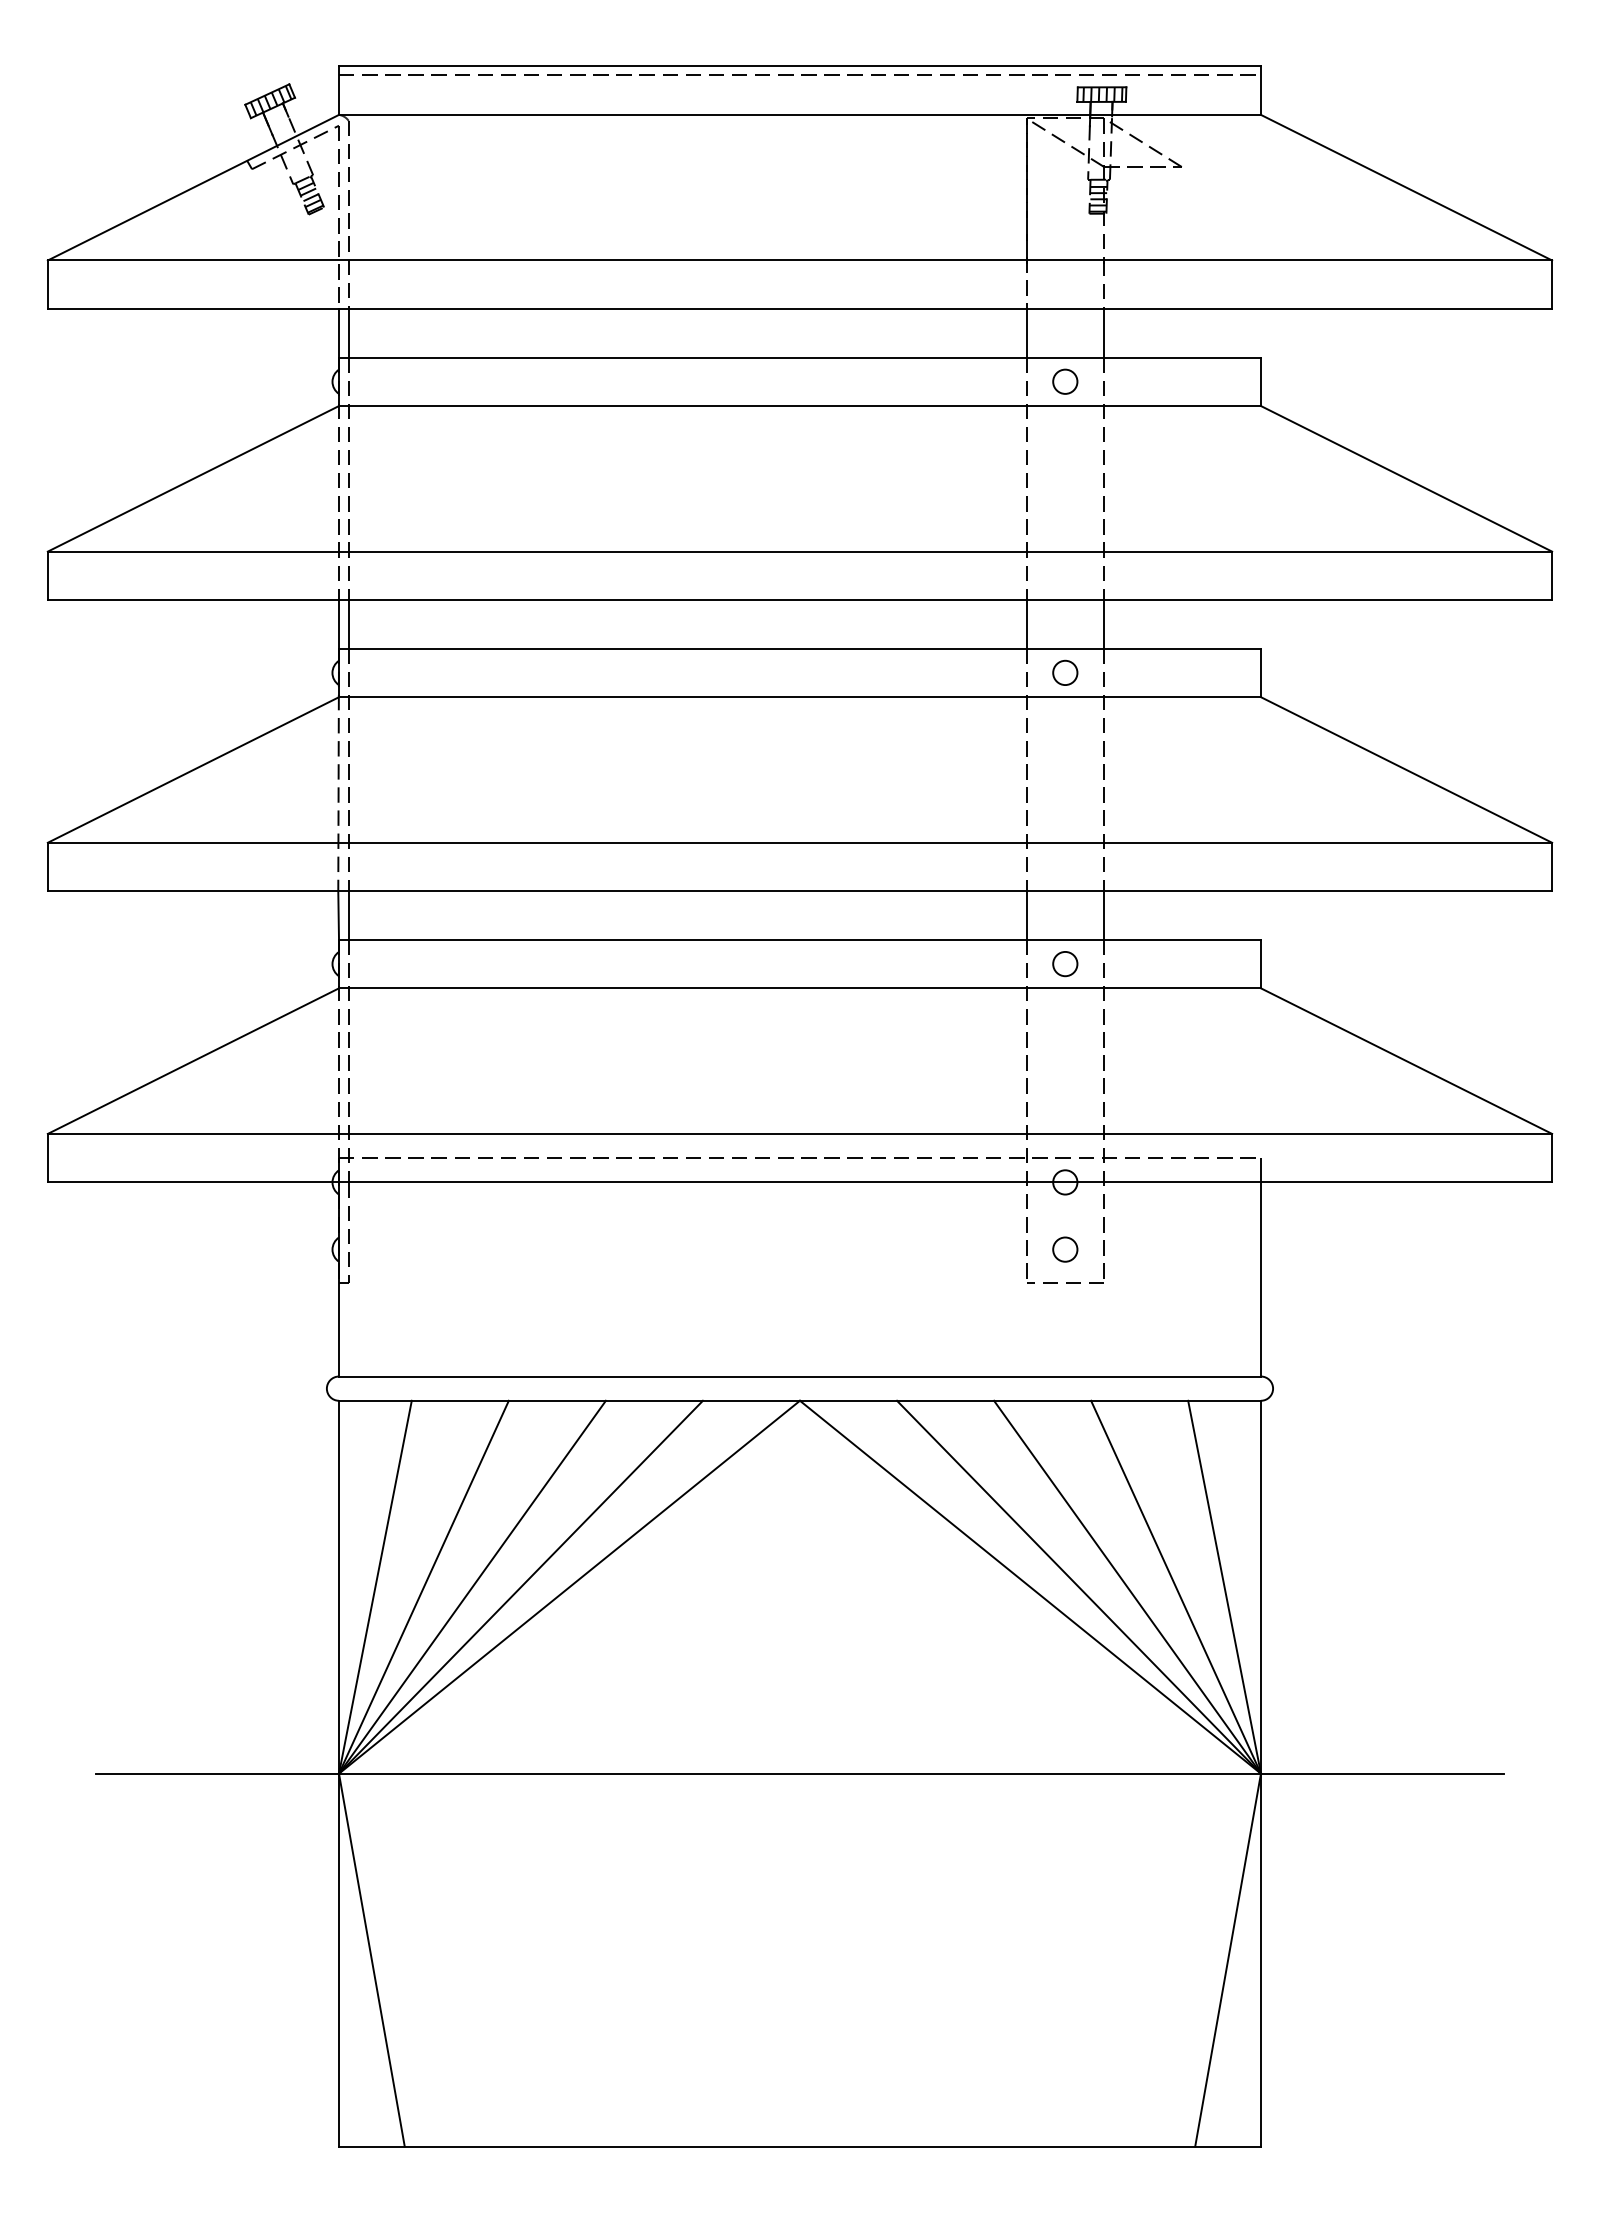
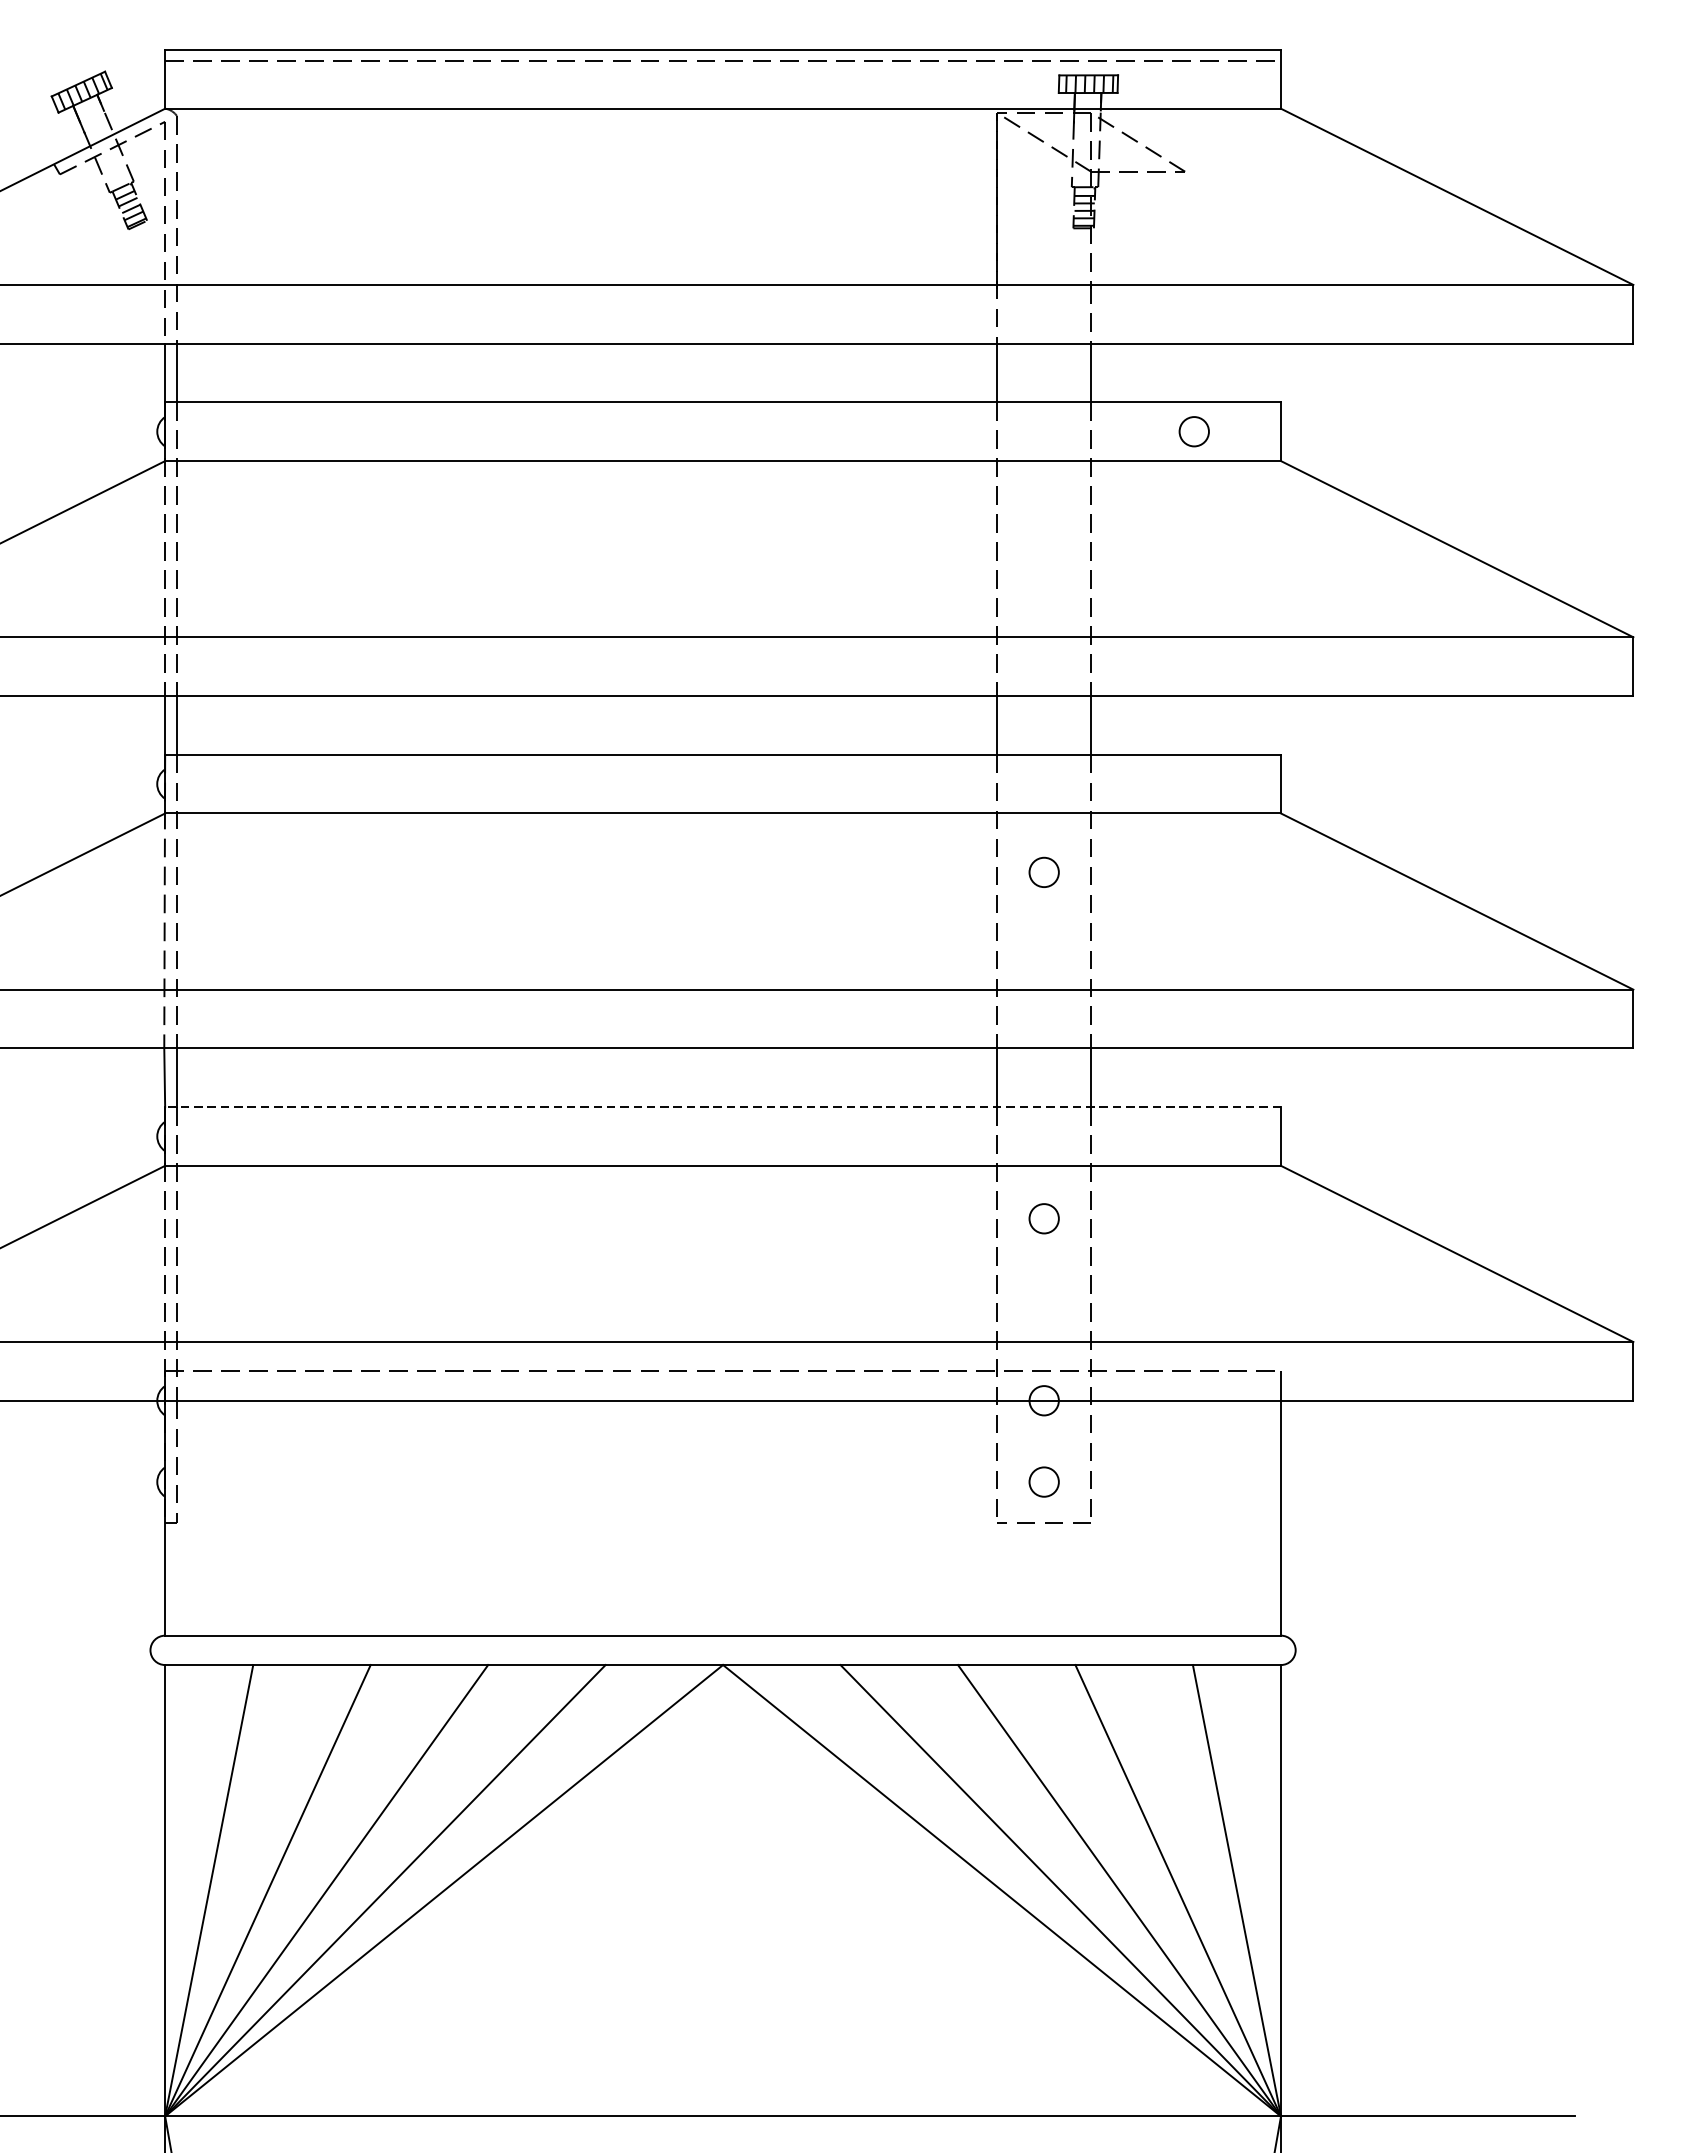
circle: (1065, 381) -> (1194, 431), moved
circle: (1065, 672) -> (1044, 871), moved
line: (799, 939) -> (722, 1106), solid -> dashed
circle: (1065, 964) -> (1044, 1219), moved

